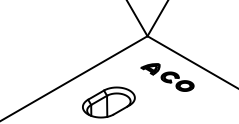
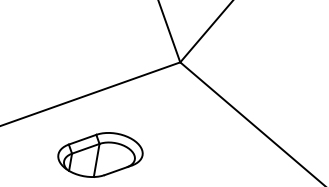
part: (167, 77) -> (199, 132), removed

